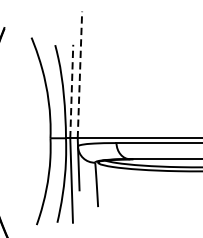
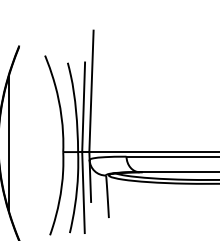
line: (79, 75) -> (91, 91), dashed -> solid
line: (71, 91) -> (83, 107), dashed -> solid

